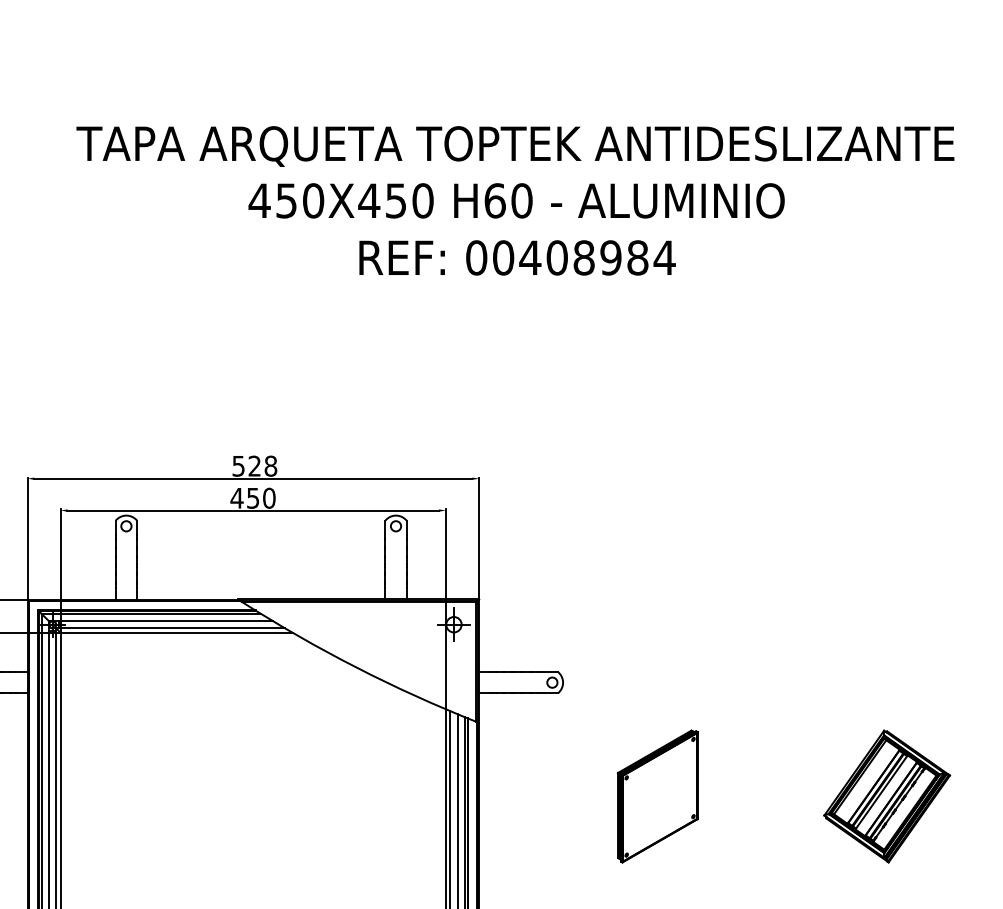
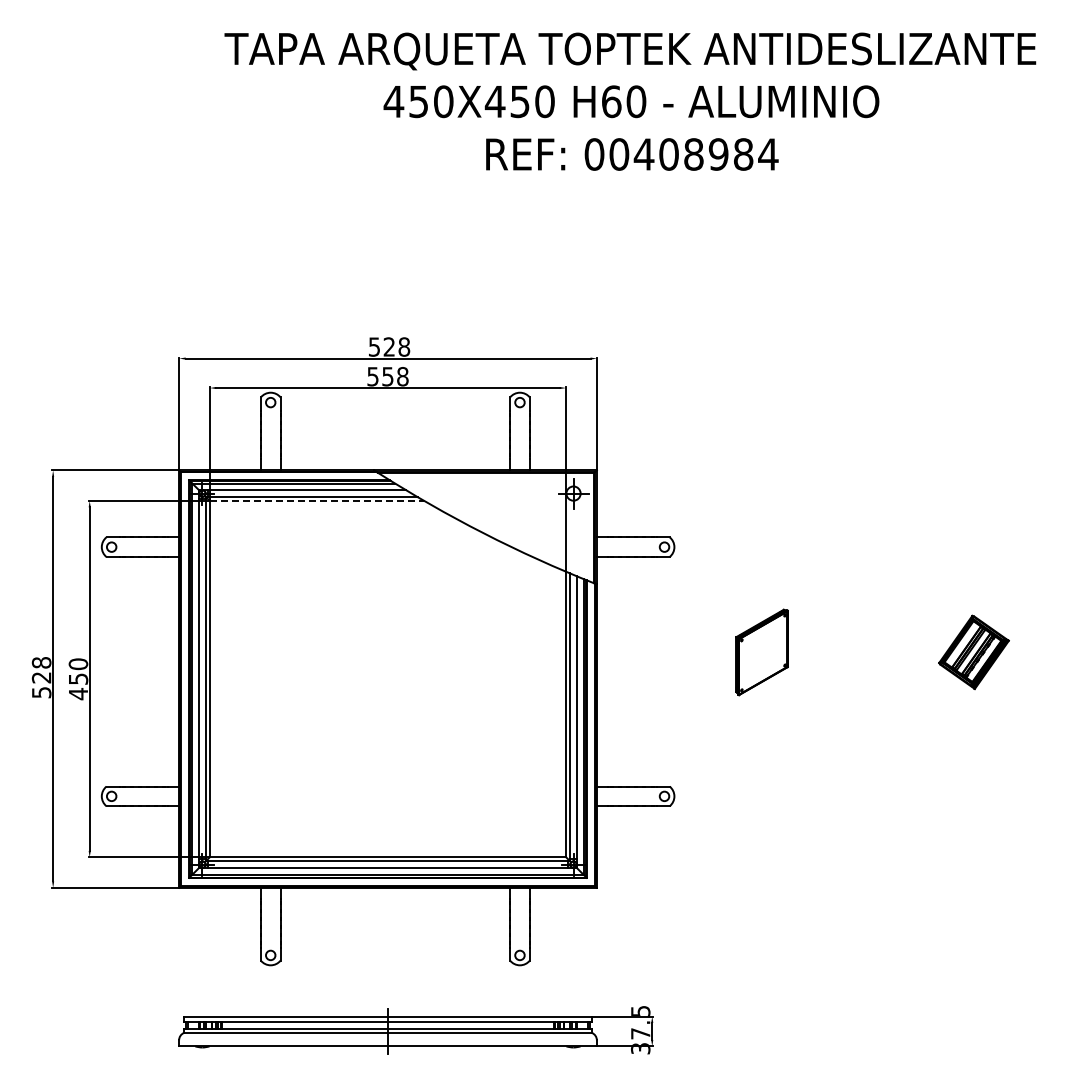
text: (252, 498) -> (387, 376), 450 -> 558
line: (177, 633) -> (317, 501), solid -> dashed
part: (657, 796) -> (761, 652), size x0.7
part: (886, 796) -> (973, 652), size x0.6

